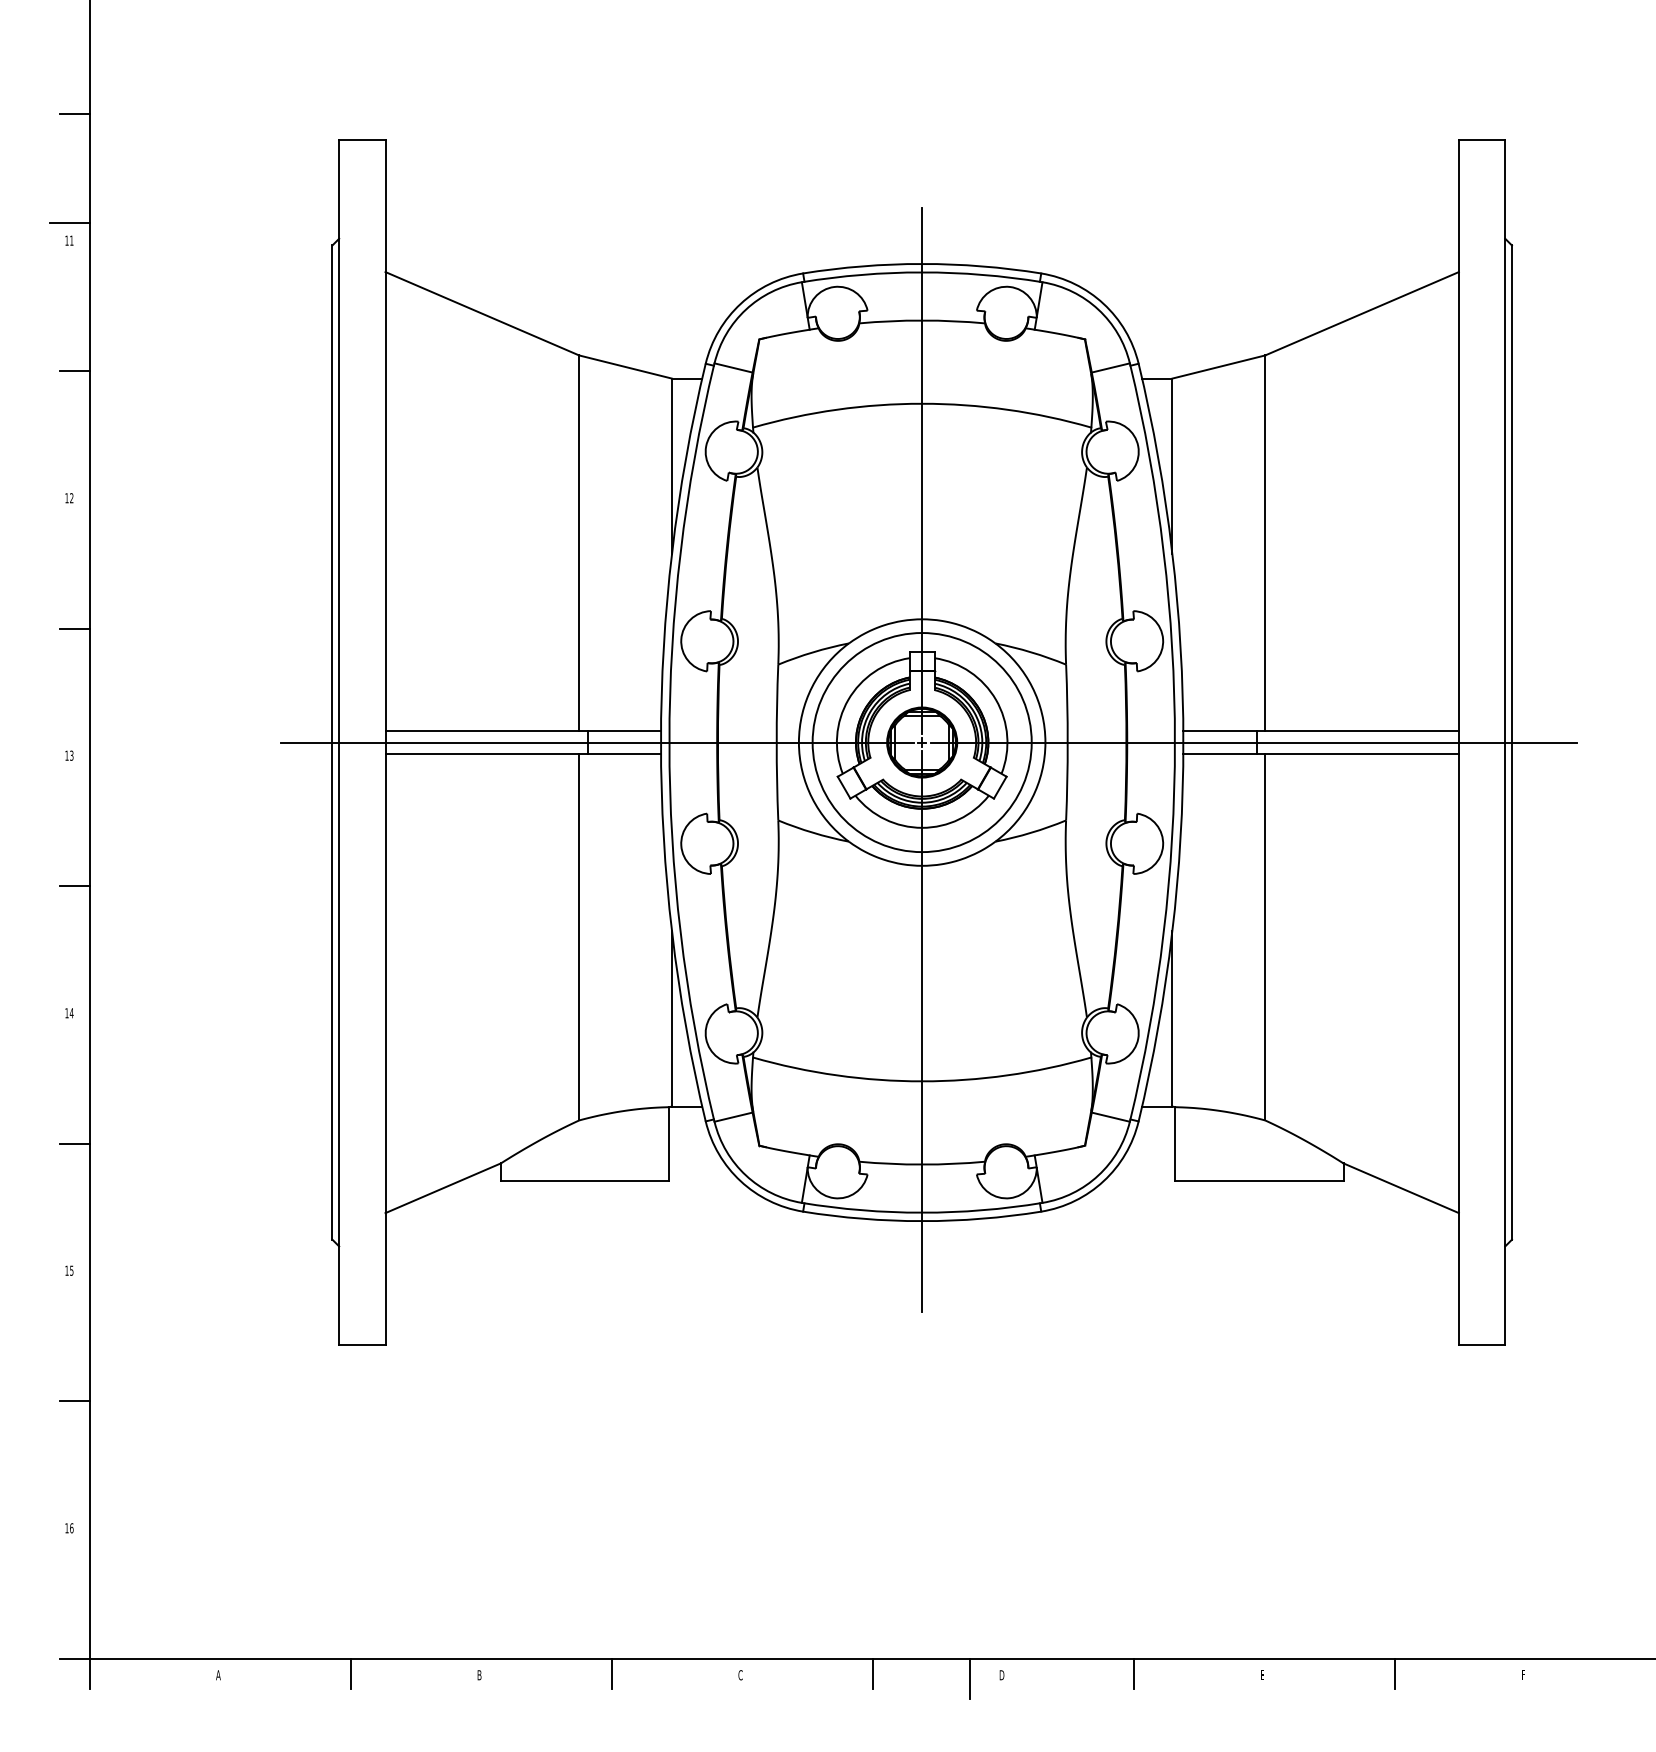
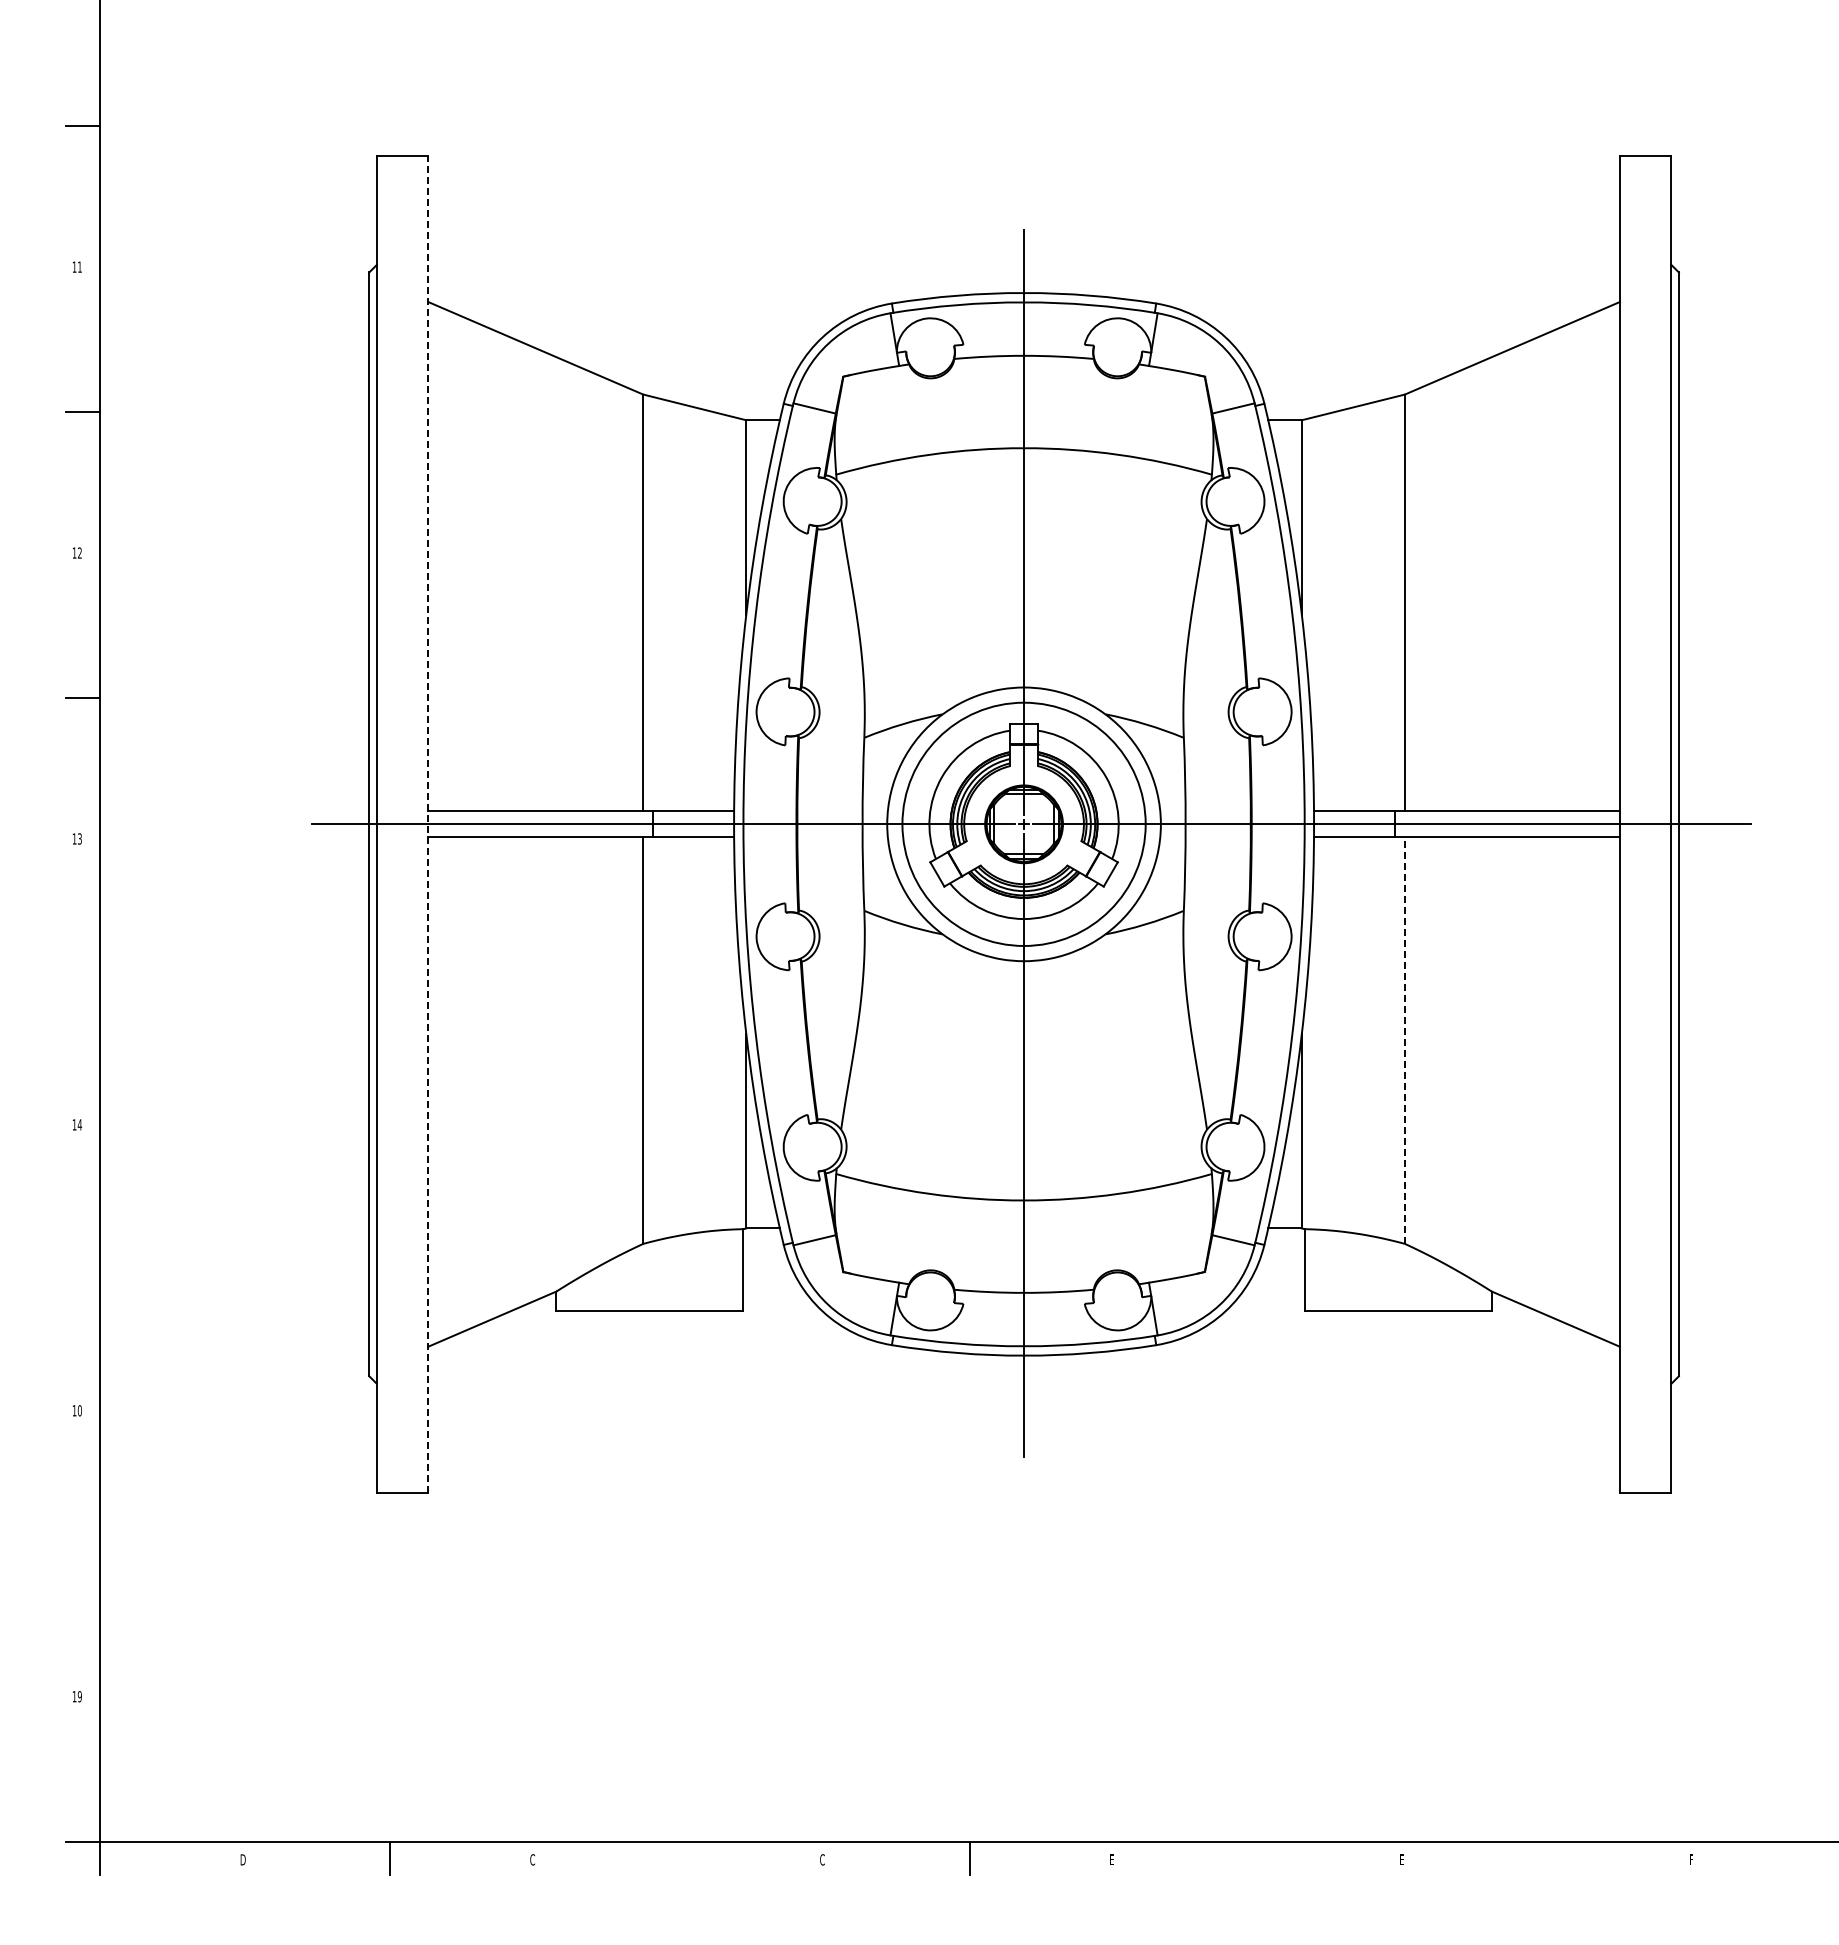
line: (69, 222) -> (77, 247), removed
line: (385, 742) -> (428, 824), solid -> dashed
line: (75, 886) -> (83, 984), removed
line: (1265, 937) -> (1405, 1040), solid -> dashed
line: (75, 1143) -> (83, 1269), removed
text: (71, 1270) -> (79, 1410), 15 -> 10
line: (75, 1401) -> (83, 1555), removed
text: (71, 1528) -> (79, 1696), 16 -> 19
text: (218, 1674) -> (242, 1859), A -> D
text: (479, 1674) -> (532, 1859), B -> C
line: (611, 1674) -> (679, 1858), removed
text: (1001, 1674) -> (1112, 1859), D -> E
line: (1134, 1674) -> (1259, 1858), removed
line: (1395, 1674) -> (1549, 1858), removed
line: (969, 1678) -> (1076, 1863), removed

